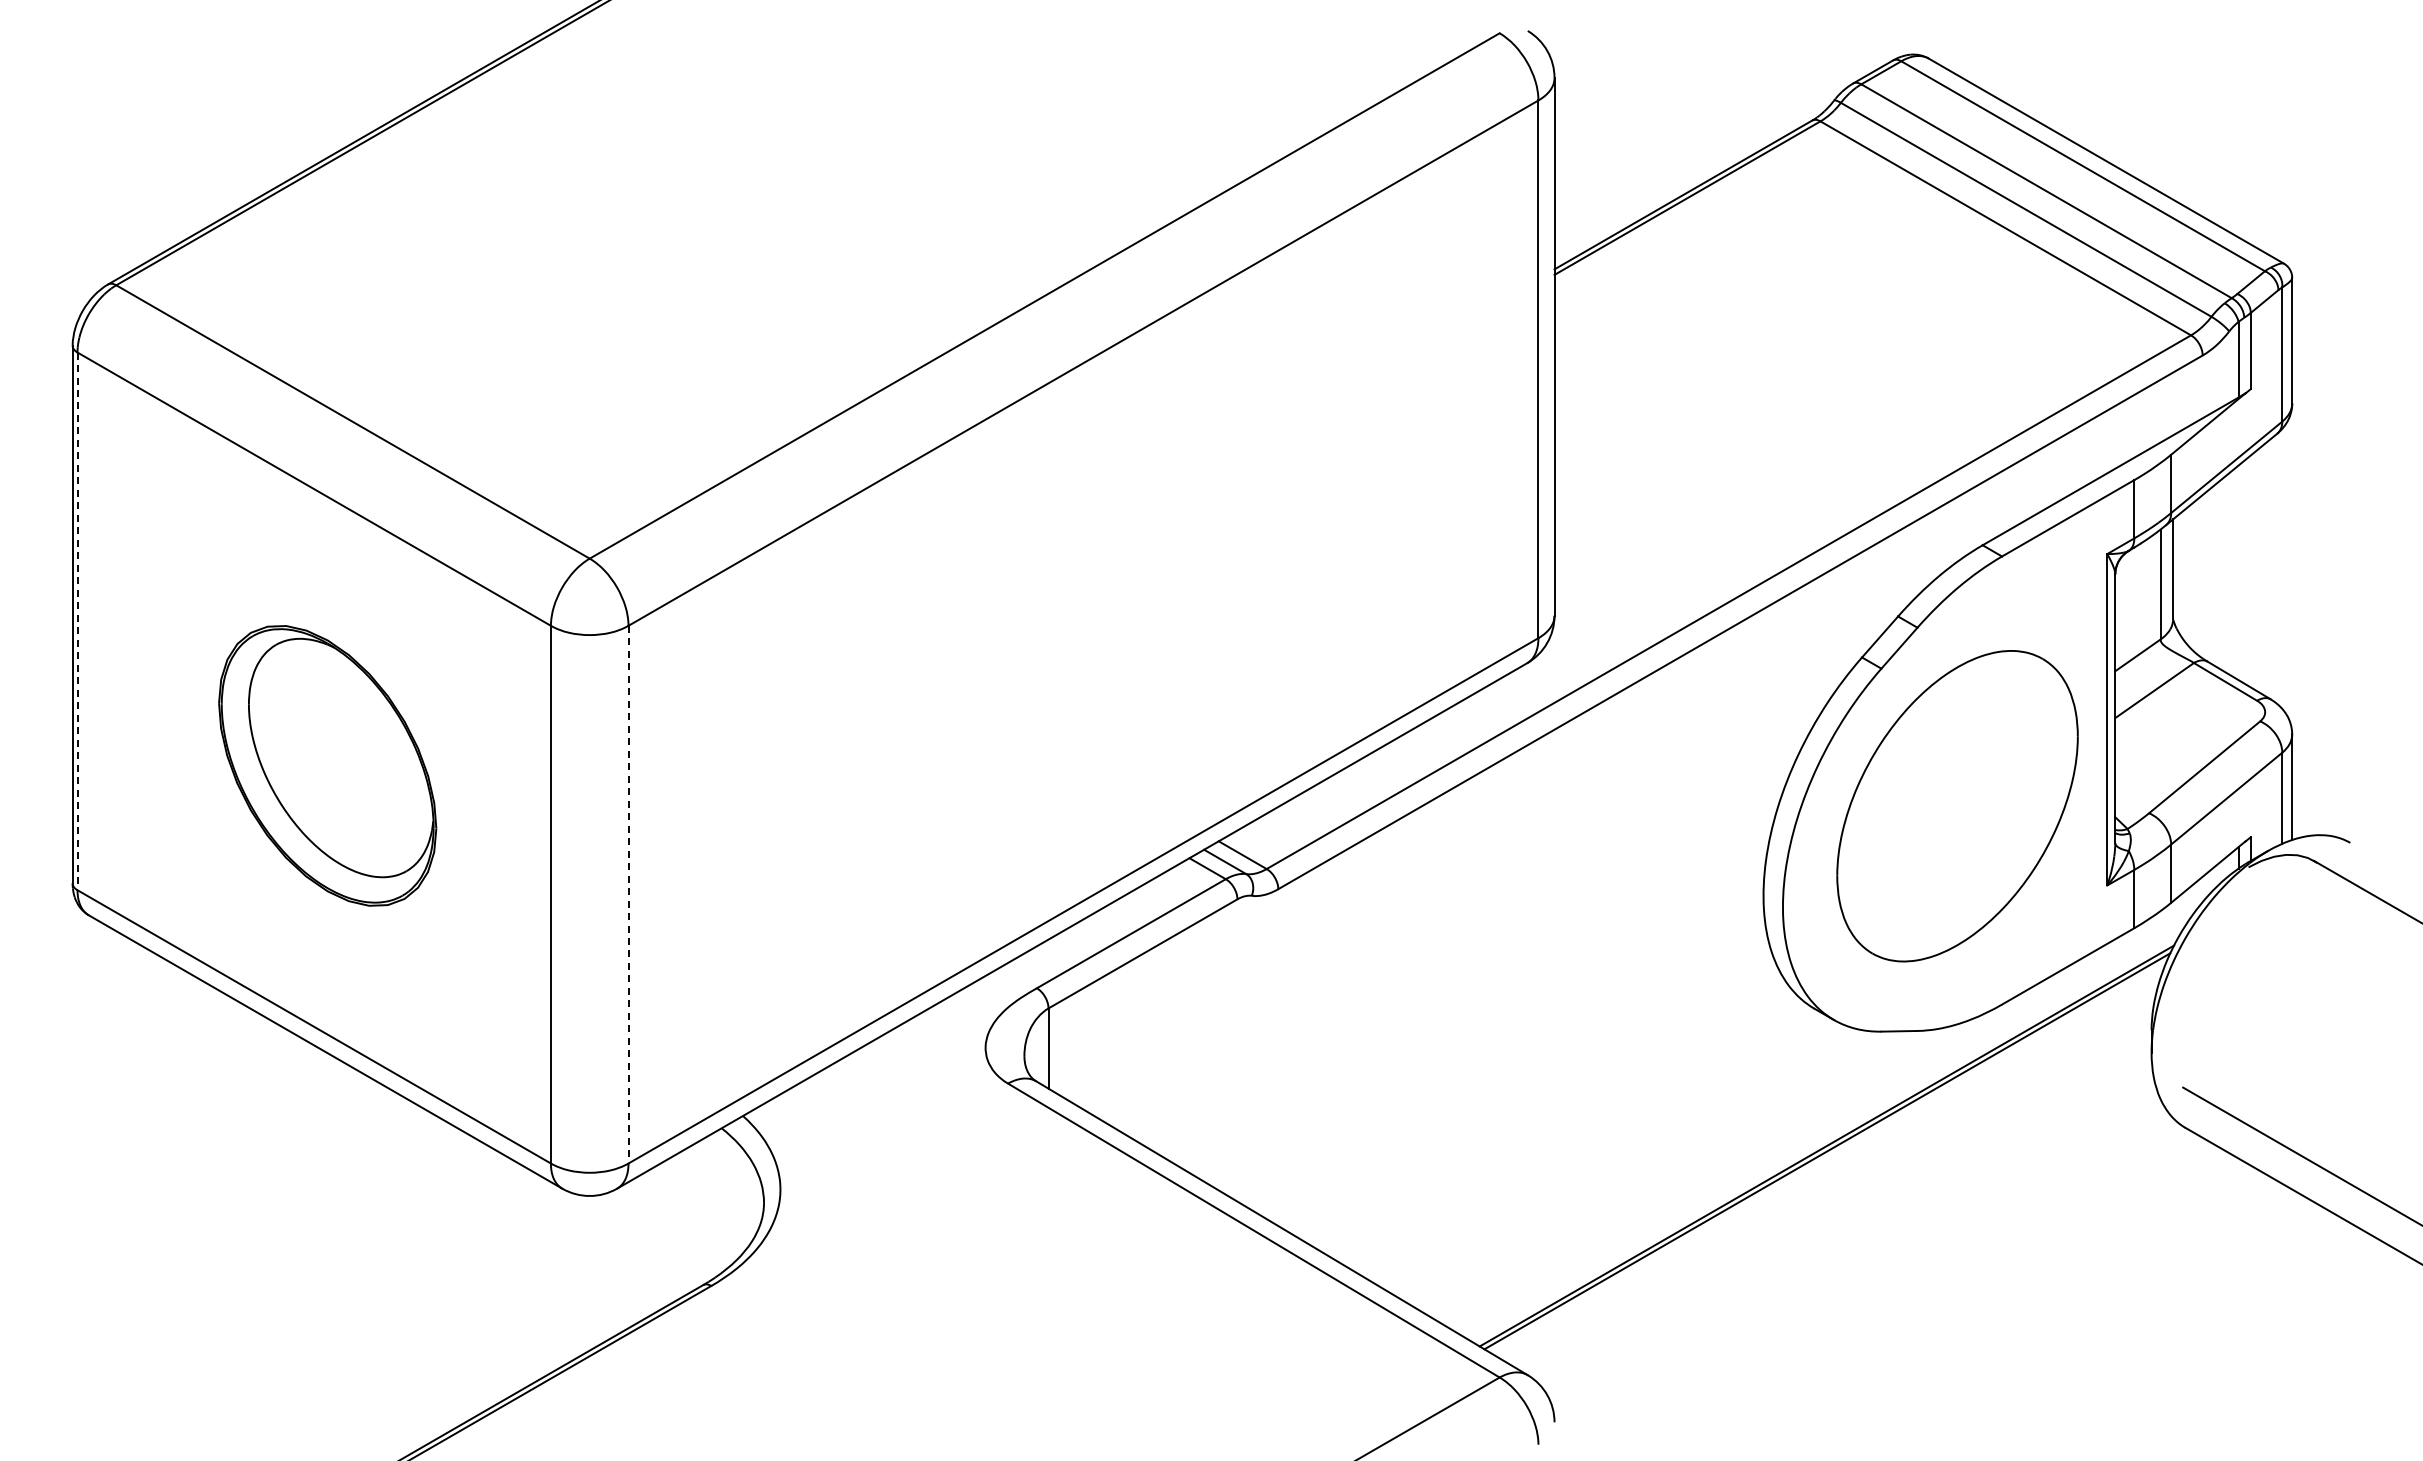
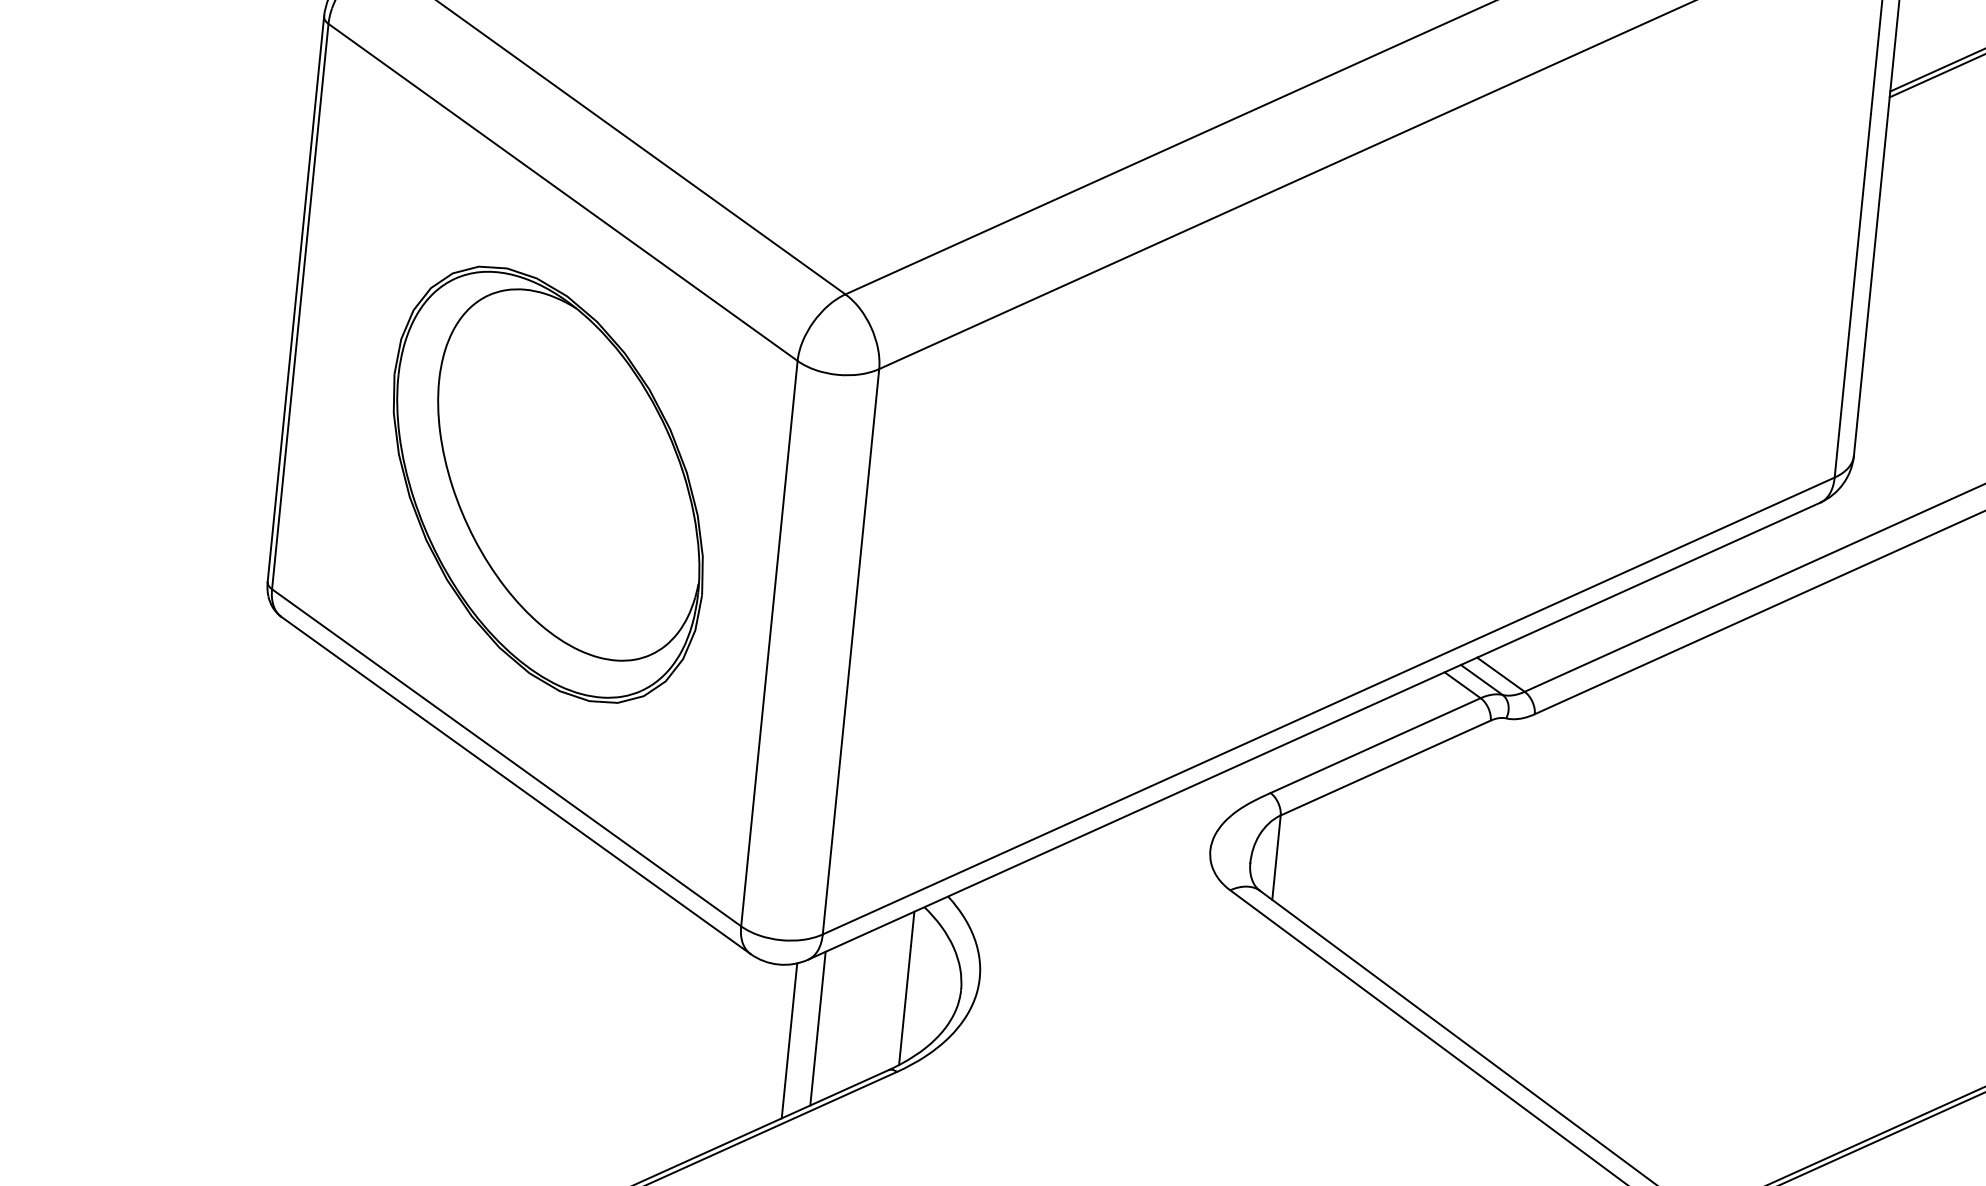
line: (77, 621) -> (300, 306), dashed -> solid
part: (327, 765) -> (548, 484), size x1.43
line: (628, 894) -> (850, 651), dashed -> solid
line: (712, 1206) -> (906, 988), added
line: (632, 1252) -> (817, 1028), added
line: (607, 1266) -> (789, 1040), added

